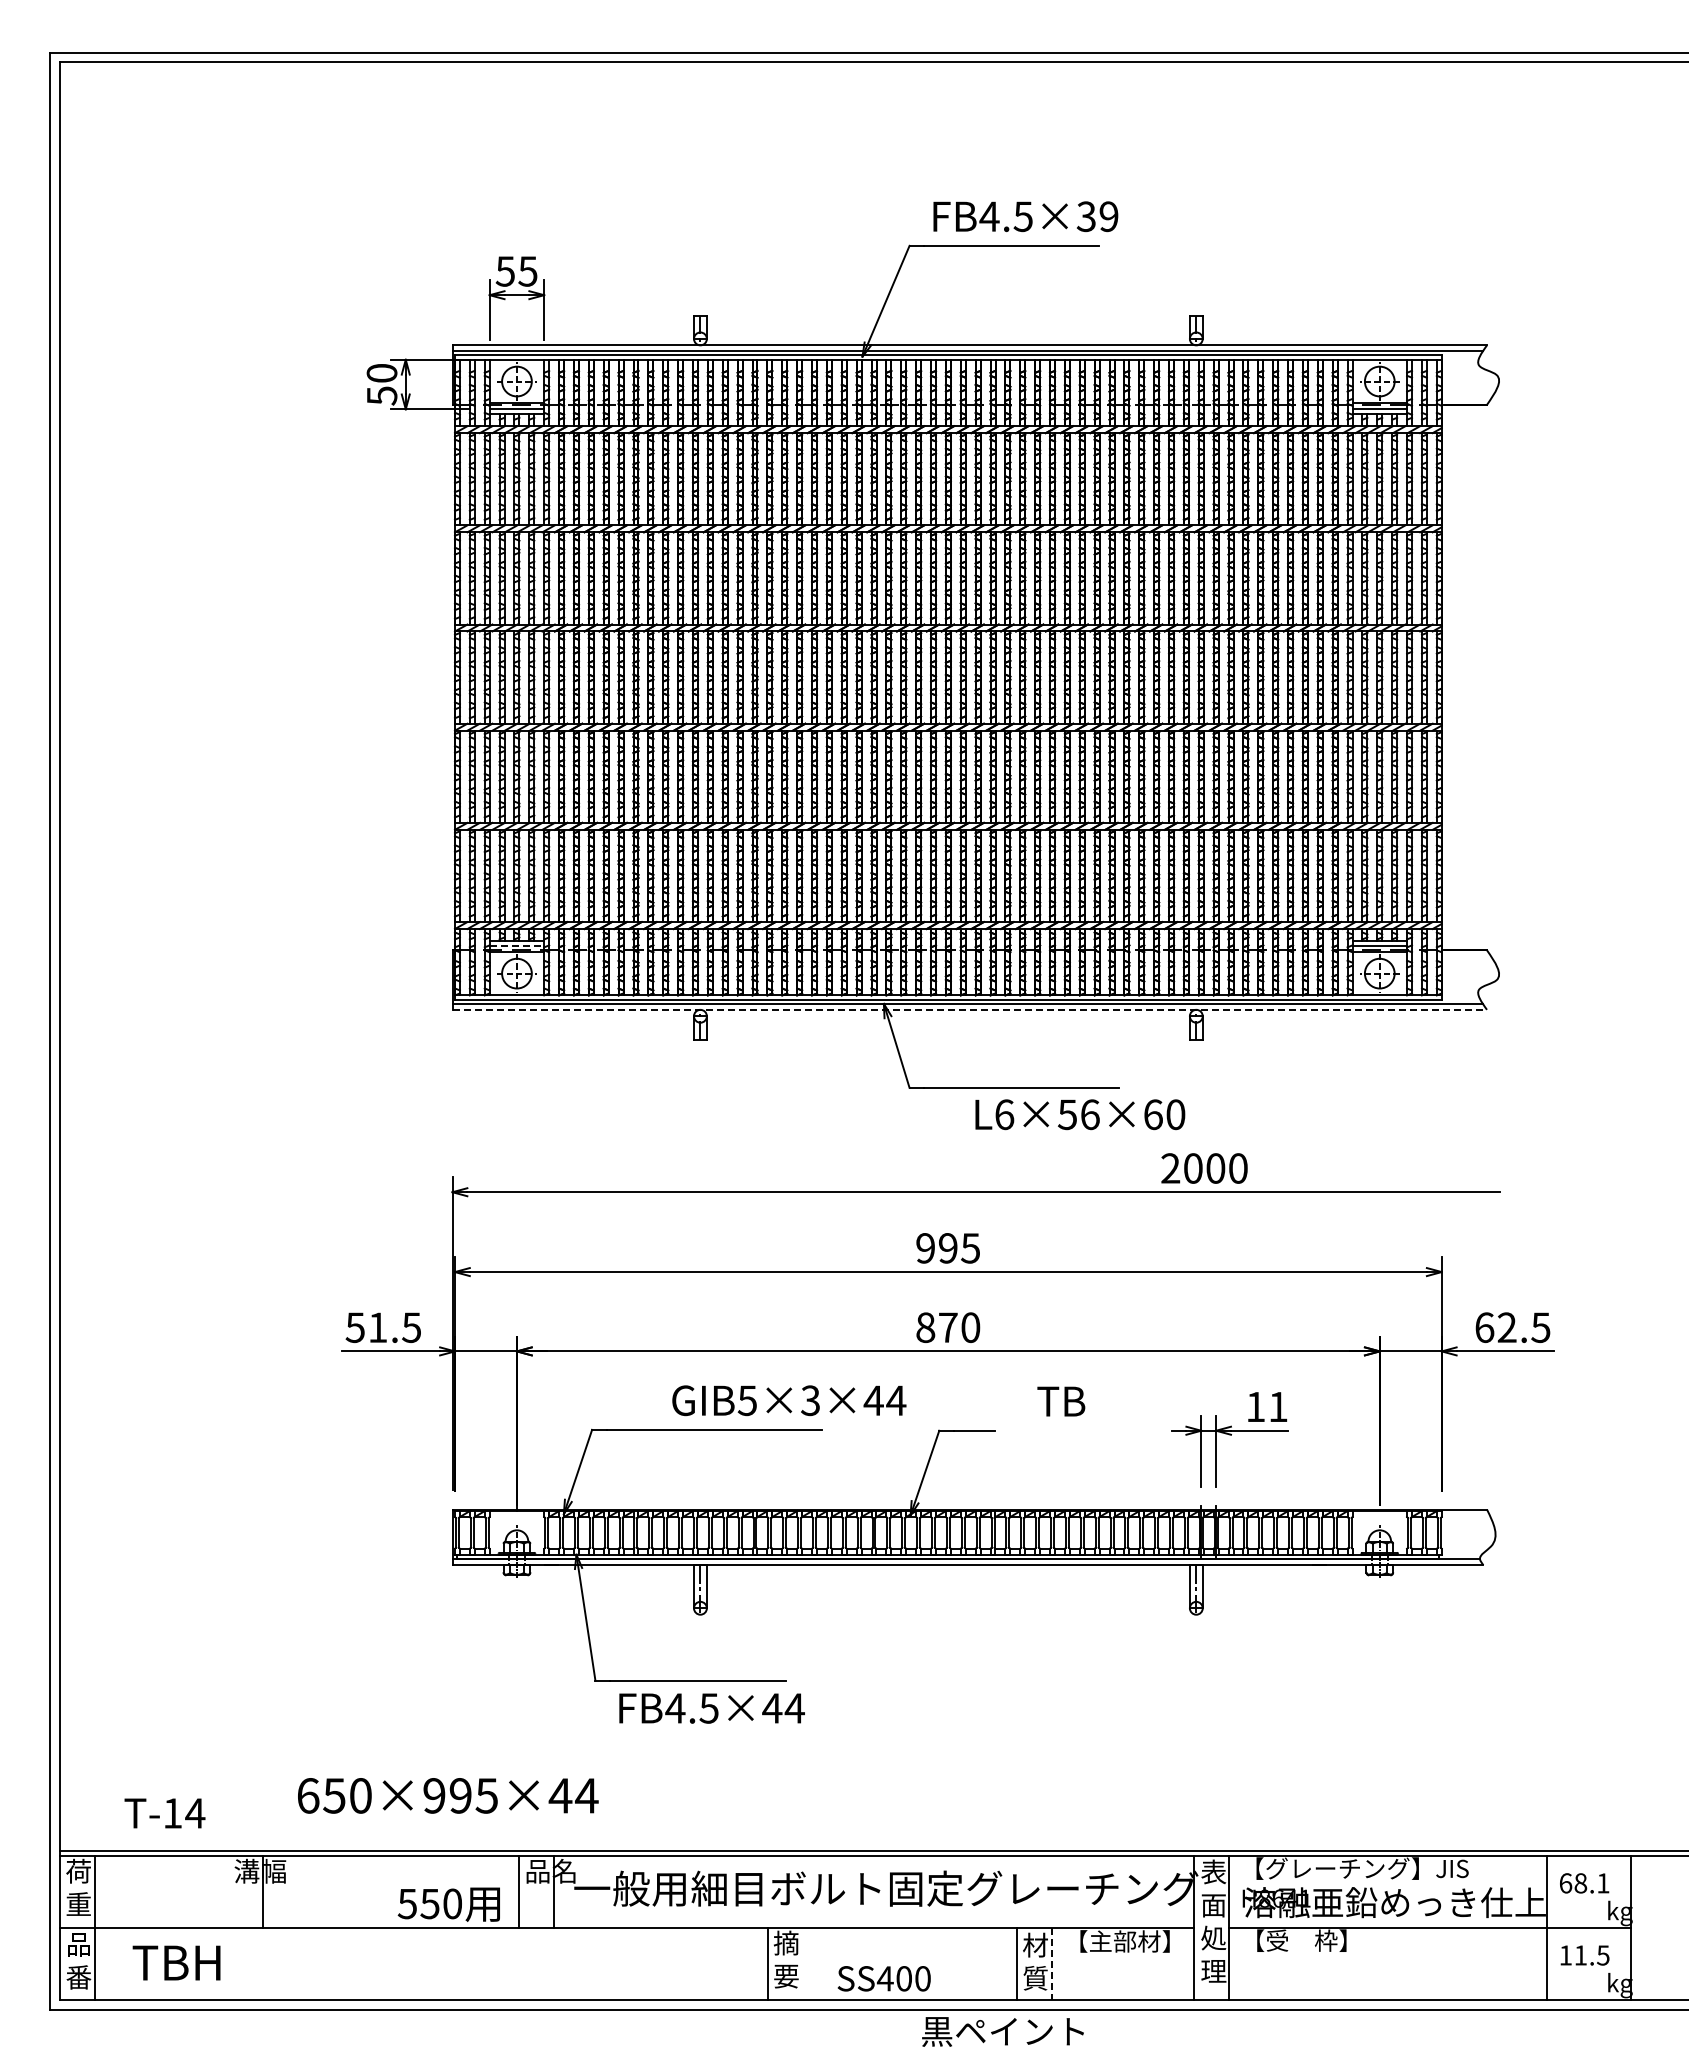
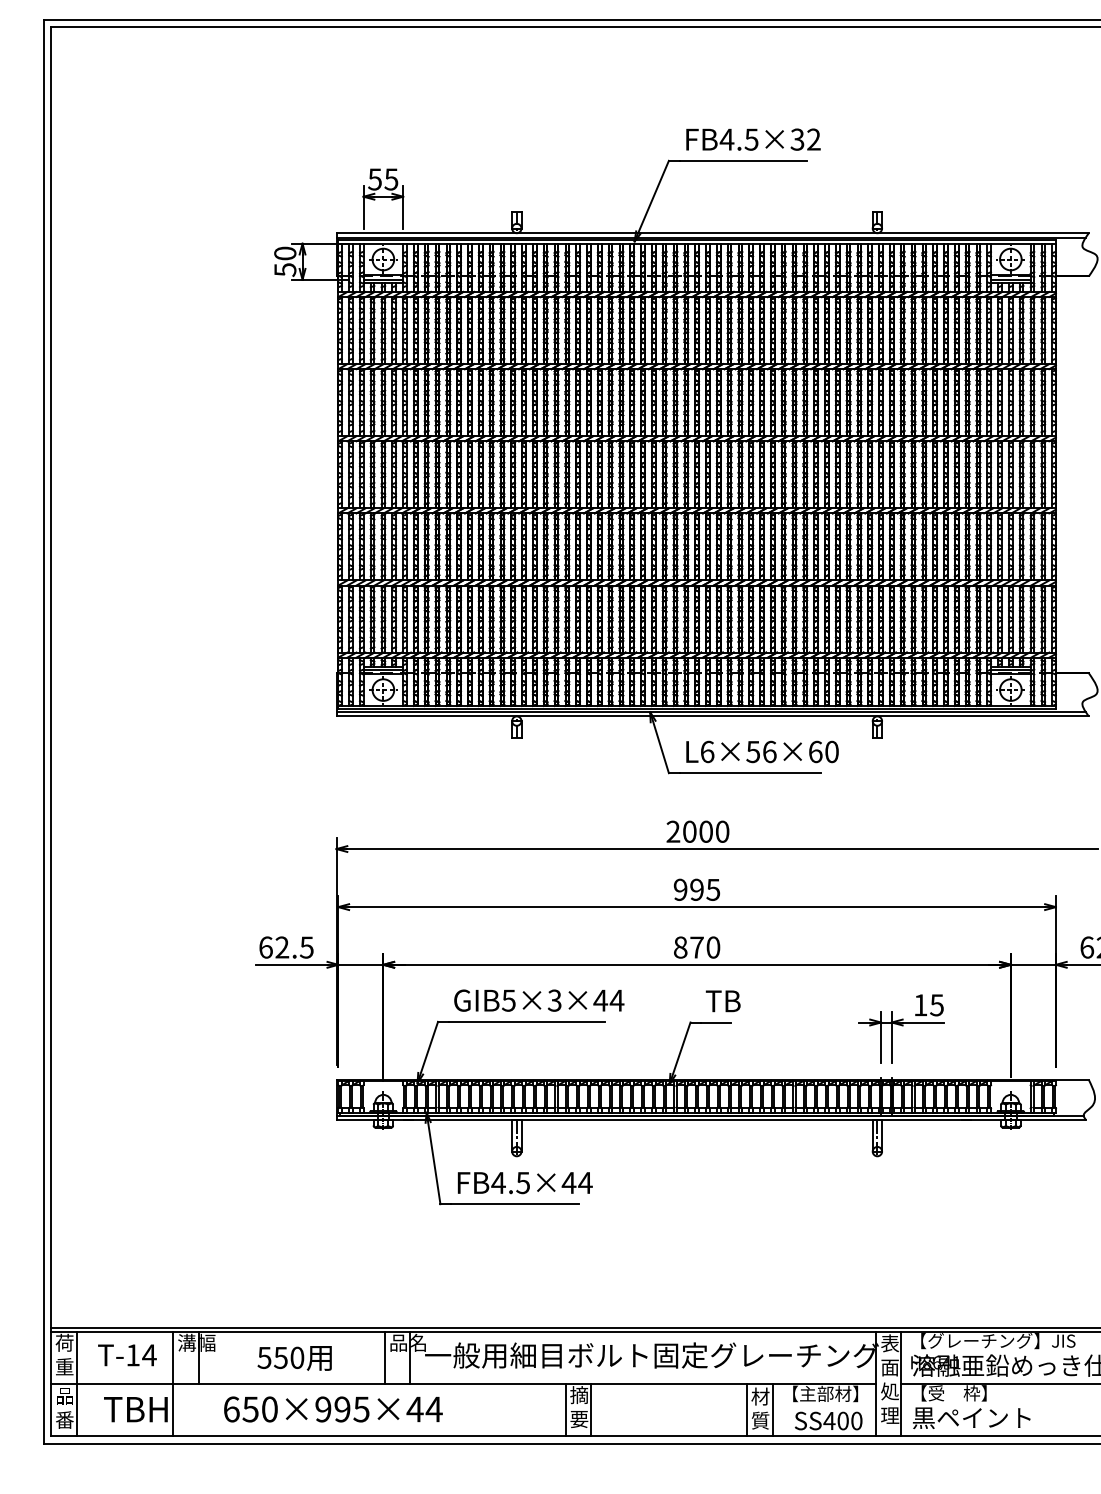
text: (1108, 216) -> (813, 139), FB4.5×39 -> FB4.5×32
line: (517, 945) -> (383, 669), dashed -> solid
line: (970, 1009) -> (713, 716), dashed -> solid
text: (1080, 1114) -> (762, 751), moved
text: (1204, 1168) -> (697, 831), moved
text: (366, 1327) -> (273, 947), 51.5 -> 62.5
text: (789, 1400) -> (539, 1000), moved
text: (1061, 1401) -> (723, 1001), moved
text: (1277, 1407) -> (936, 1005), 11 -> 15
text: (711, 1708) -> (524, 1183), moved
text: (448, 1795) -> (333, 1409), moved
text: (164, 1813) -> (127, 1355), moved
text: (448, 1904) -> (294, 1358), moved
line: (228, 1927) -> (173, 1383), added
line: (803, 1963) -> (591, 1409), added
line: (1052, 1964) -> (772, 1410), dashed -> solid
text: (883, 1978) -> (828, 1420), moved
text: (1002, 2031) -> (971, 1417), moved

